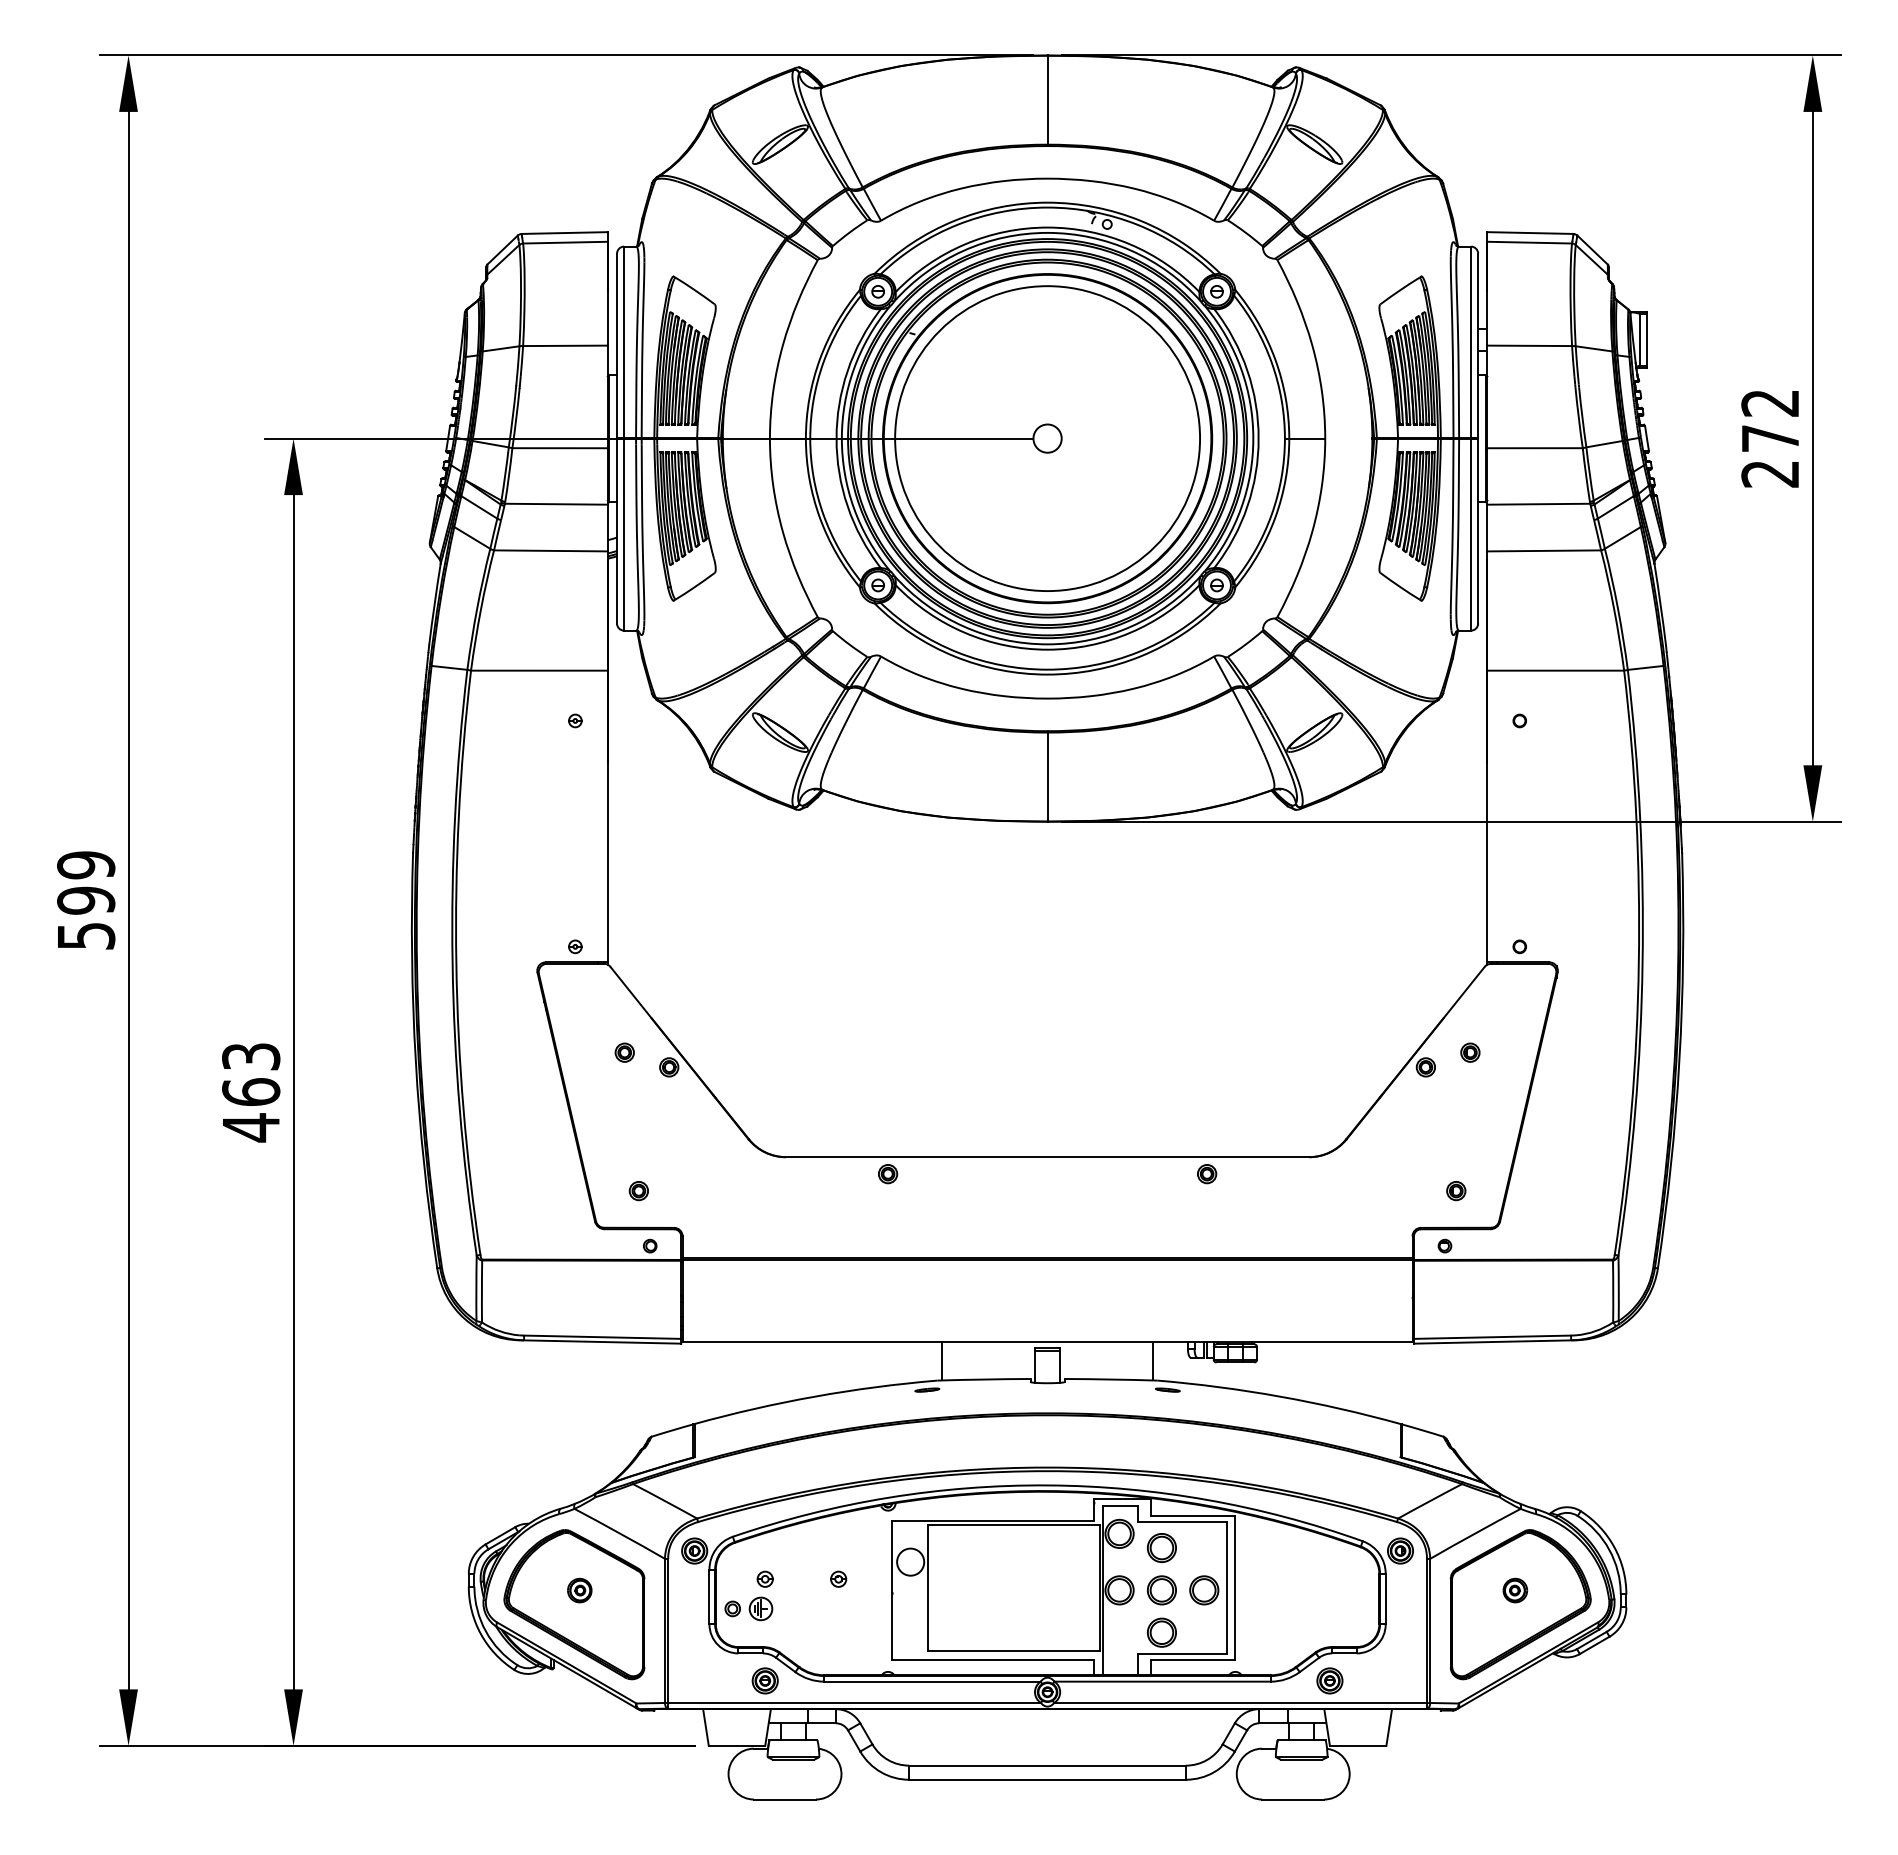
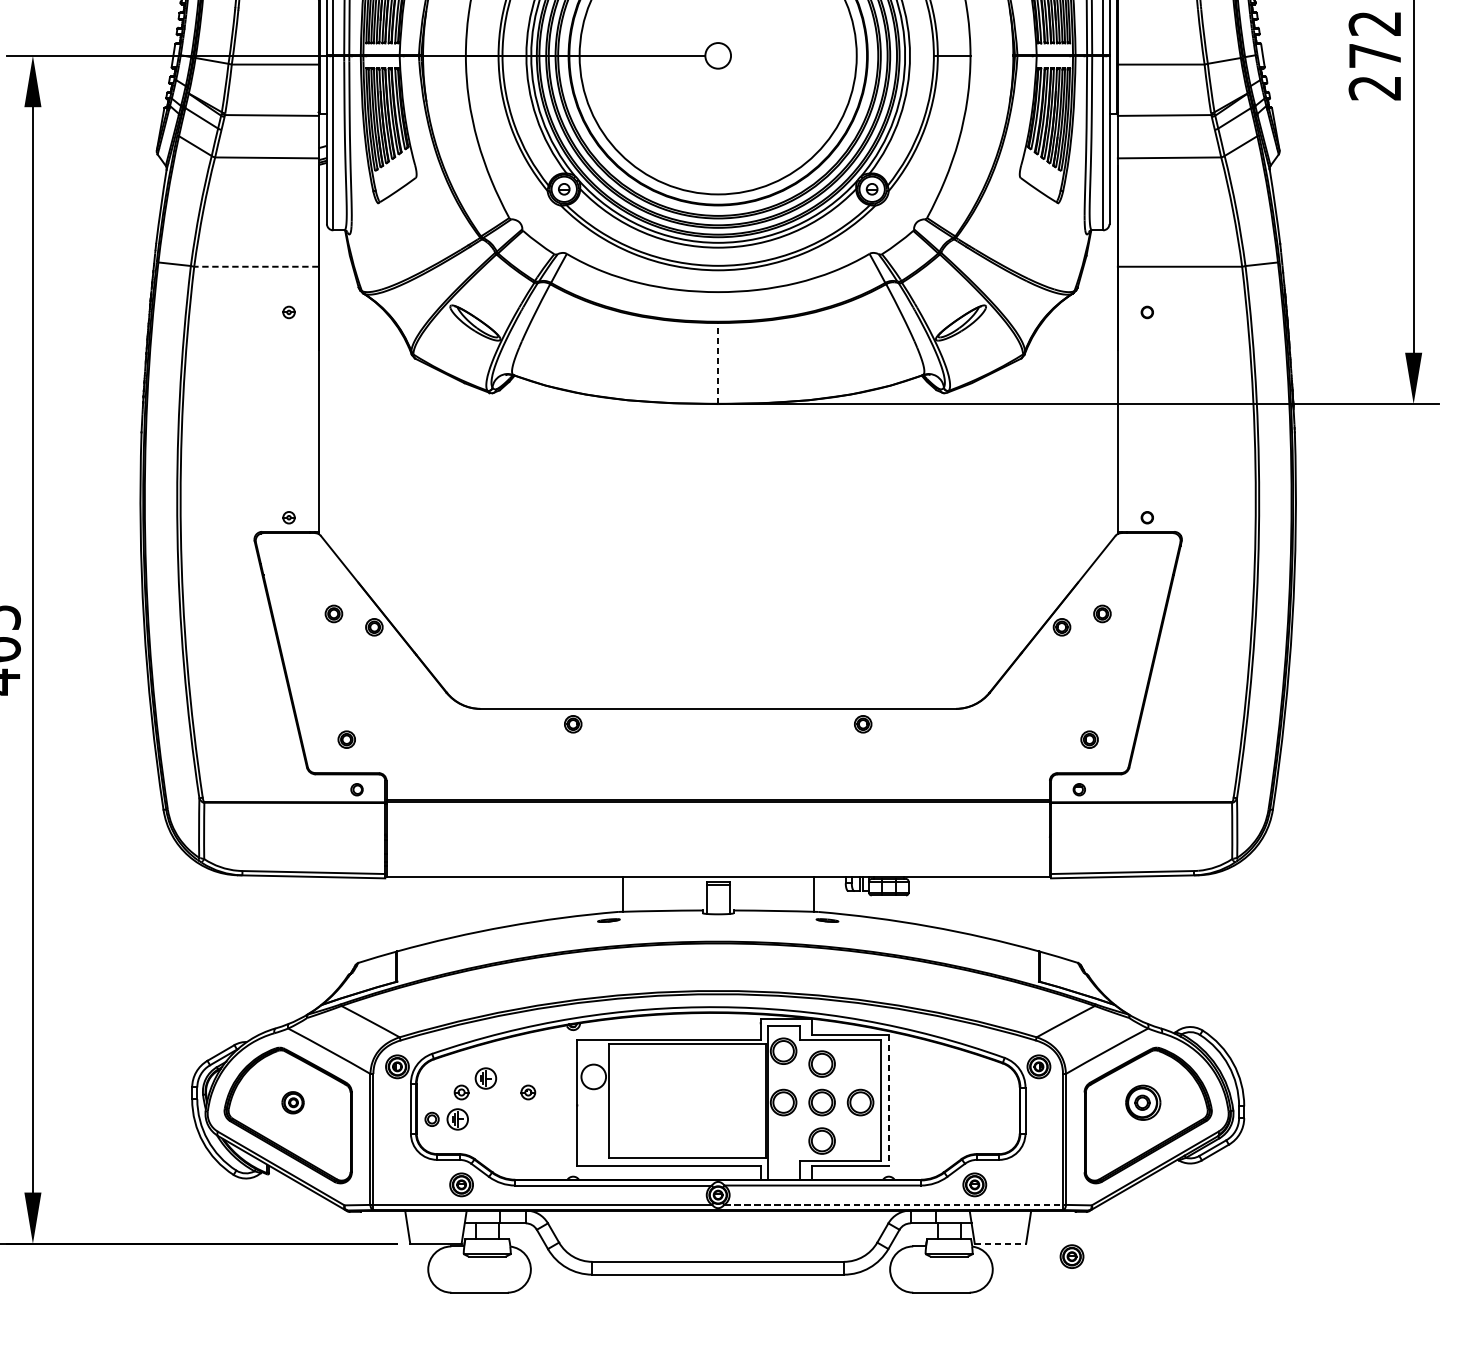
line: (538, 670) -> (255, 266), solid -> dashed
line: (1047, 776) -> (718, 362), solid -> dashed
part: (791, 1563) -> (485, 1078), added
line: (1235, 1587) -> (888, 1099), solid -> dashed
part: (1515, 1590) -> (1143, 1102), size x1.6
line: (1242, 1702) -> (895, 1204), solid -> dashed
line: (1358, 1745) -> (1000, 1243), solid -> dashed
part: (1436, 1759) -> (1071, 1256), added

